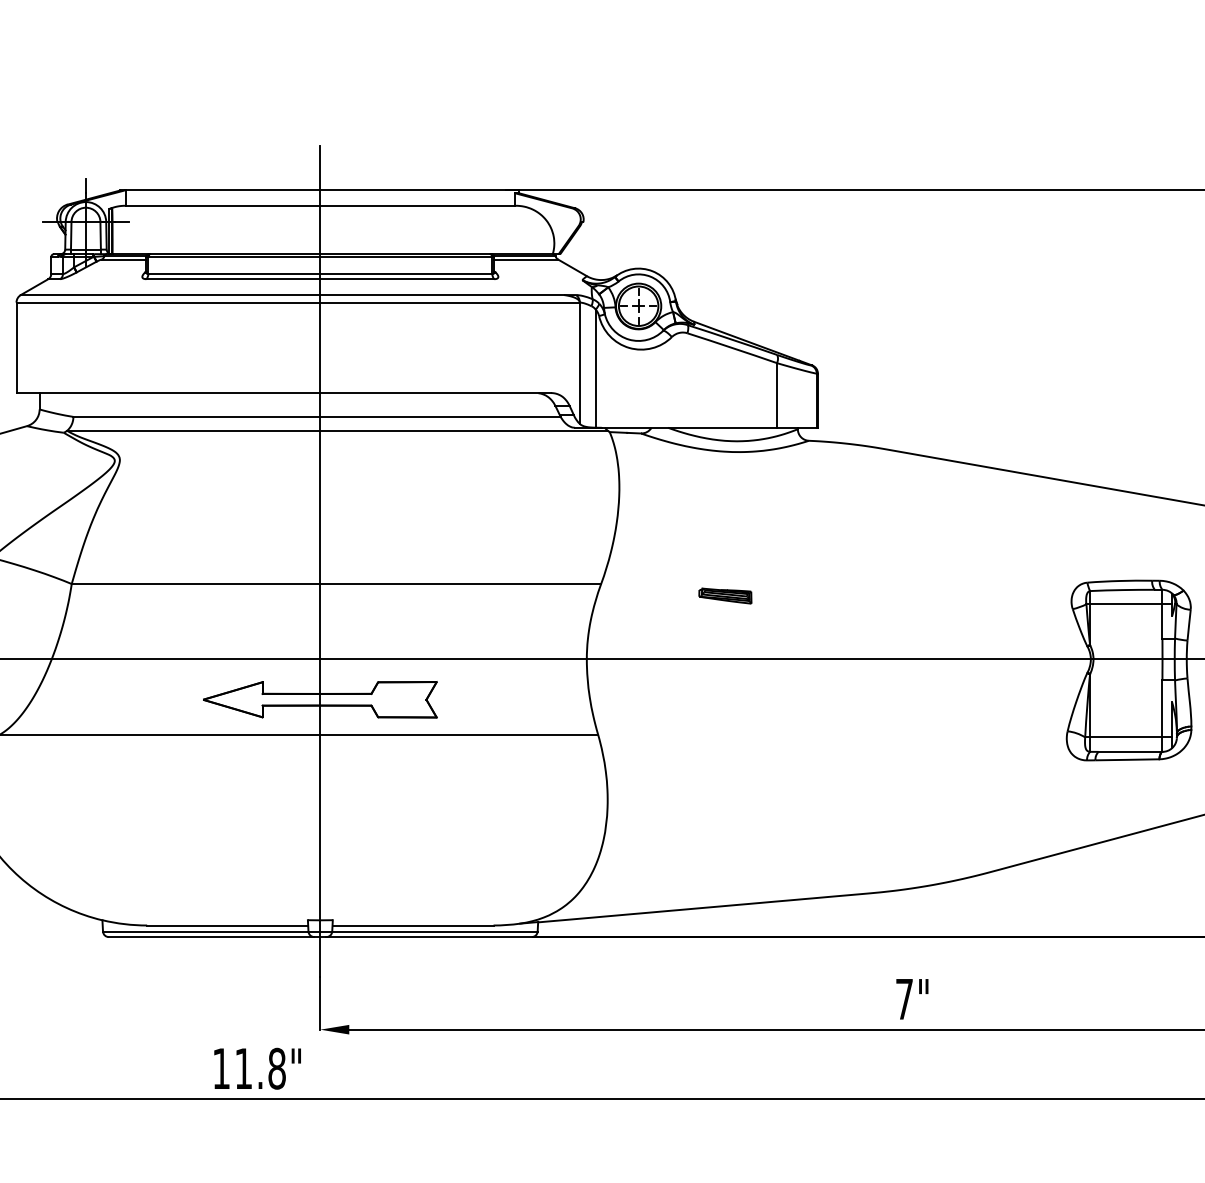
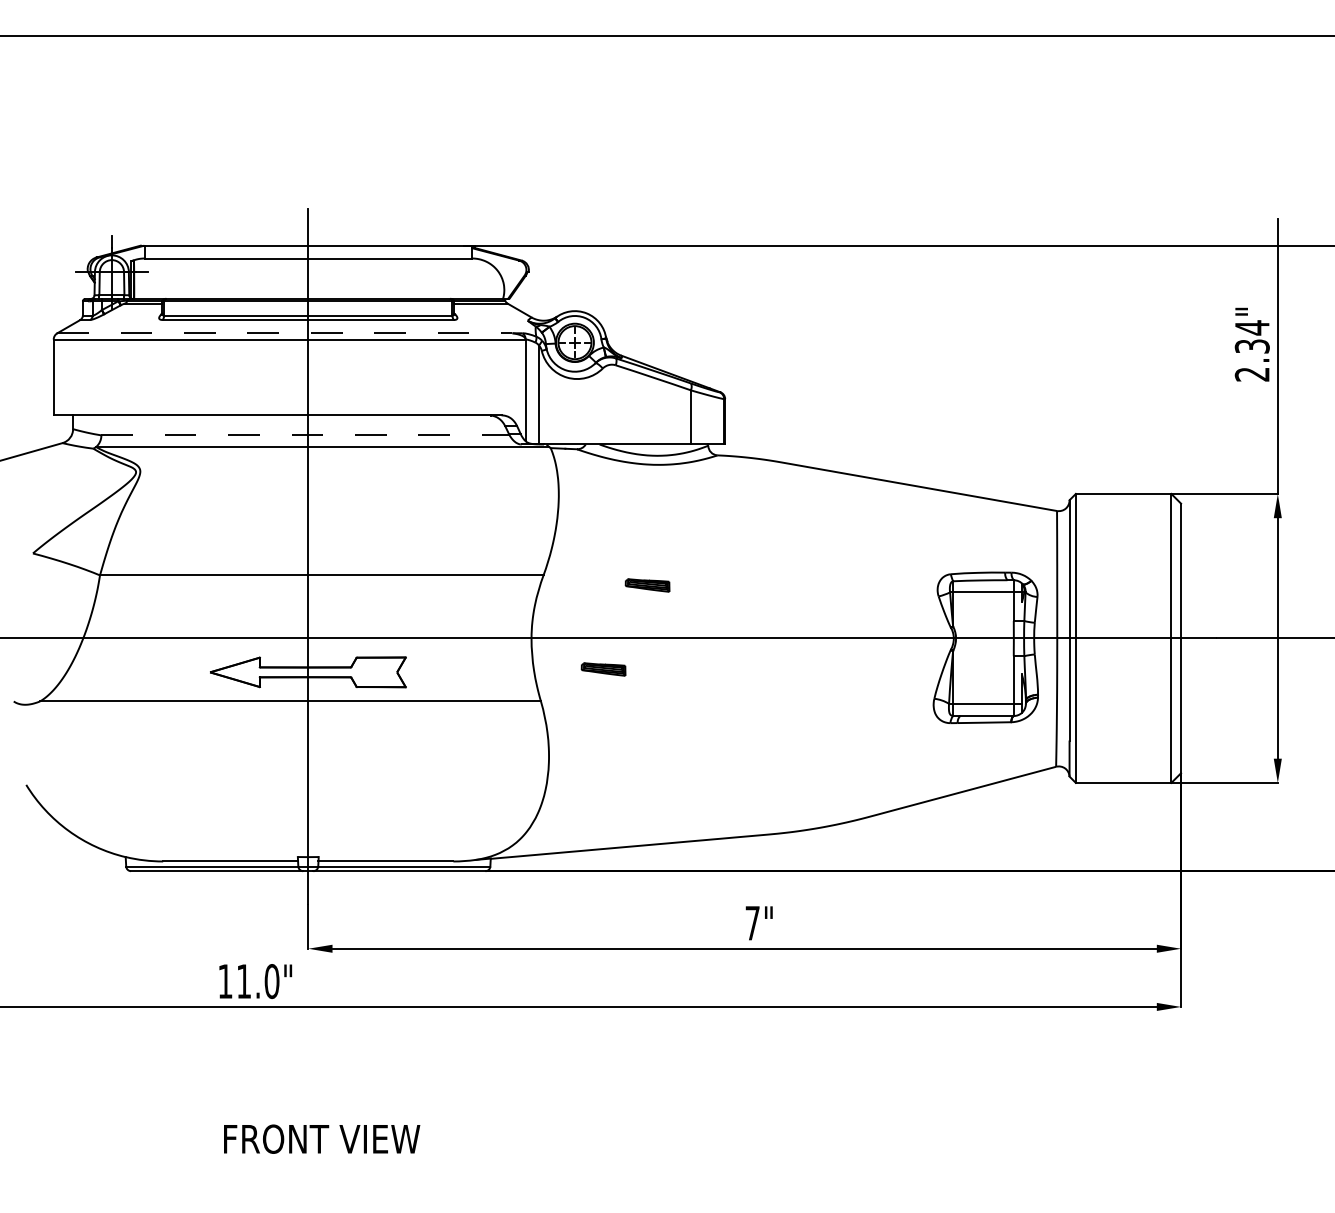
line: (291, 295) -> (284, 333), solid -> dashed
line: (318, 417) -> (306, 435), solid -> dashed
part: (672, 696) -> (603, 669), added
text: (911, 999) -> (758, 923), moved
text: (276, 1068) -> (271, 981), 11.8" -> 11.0"

